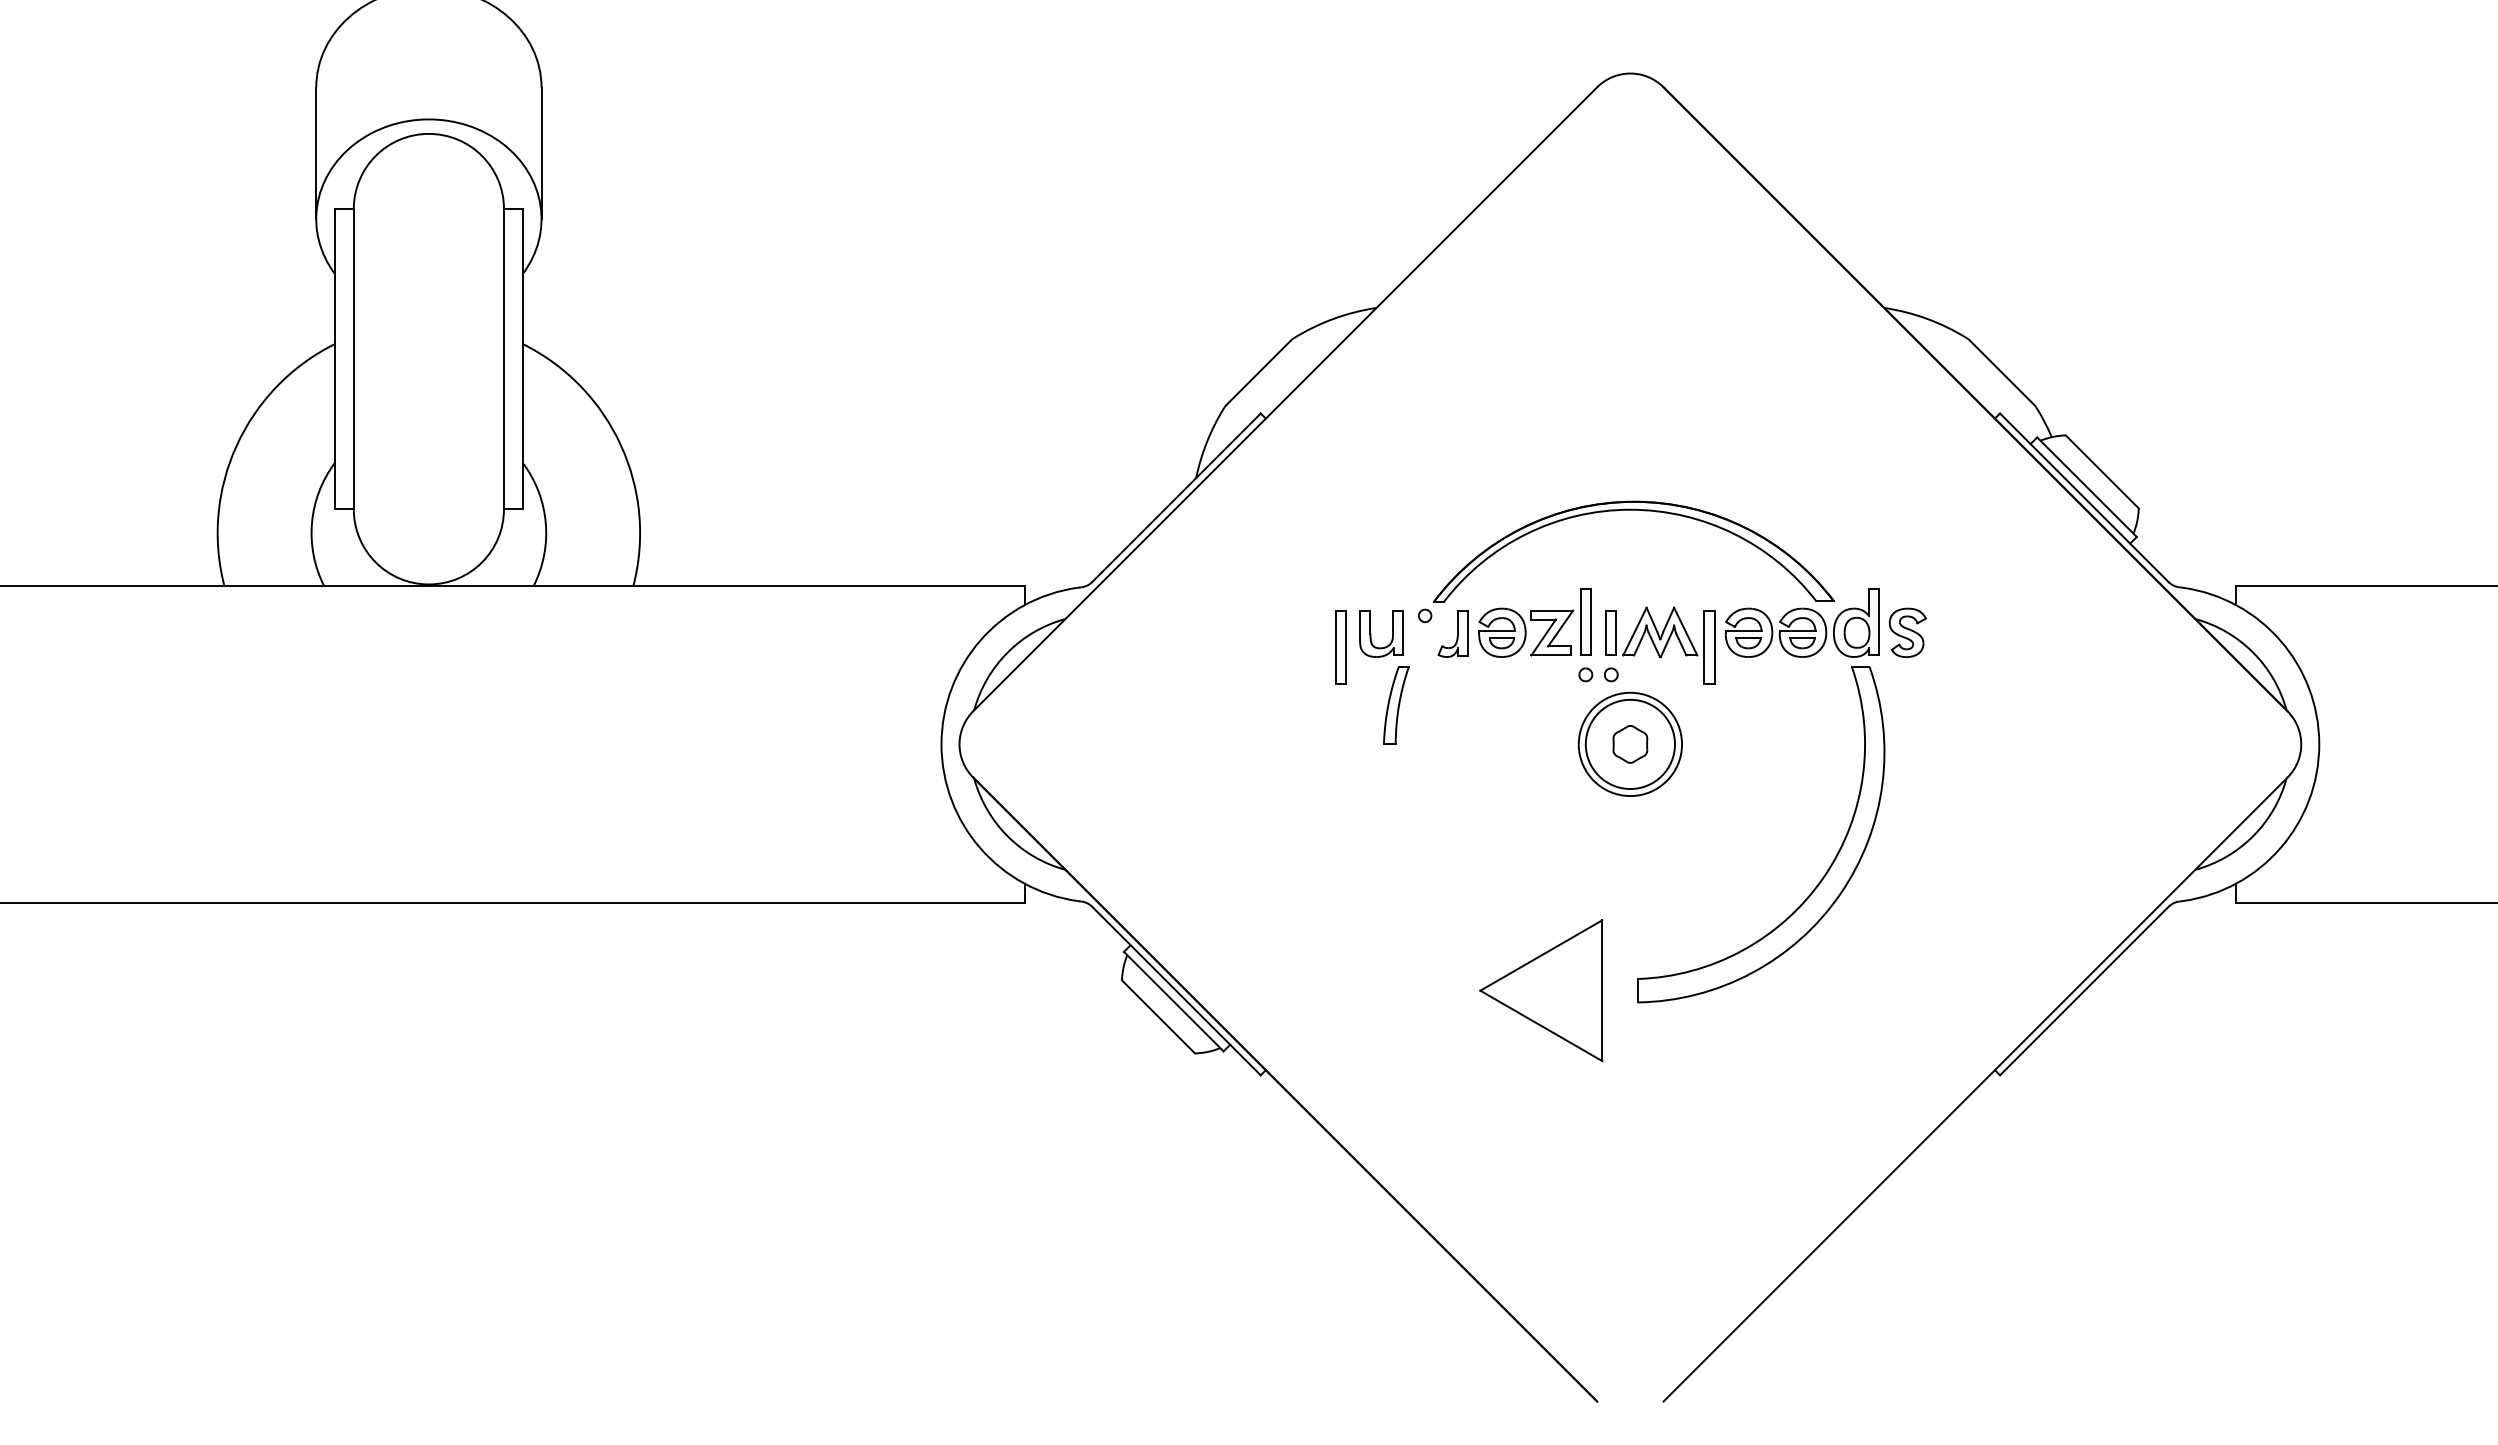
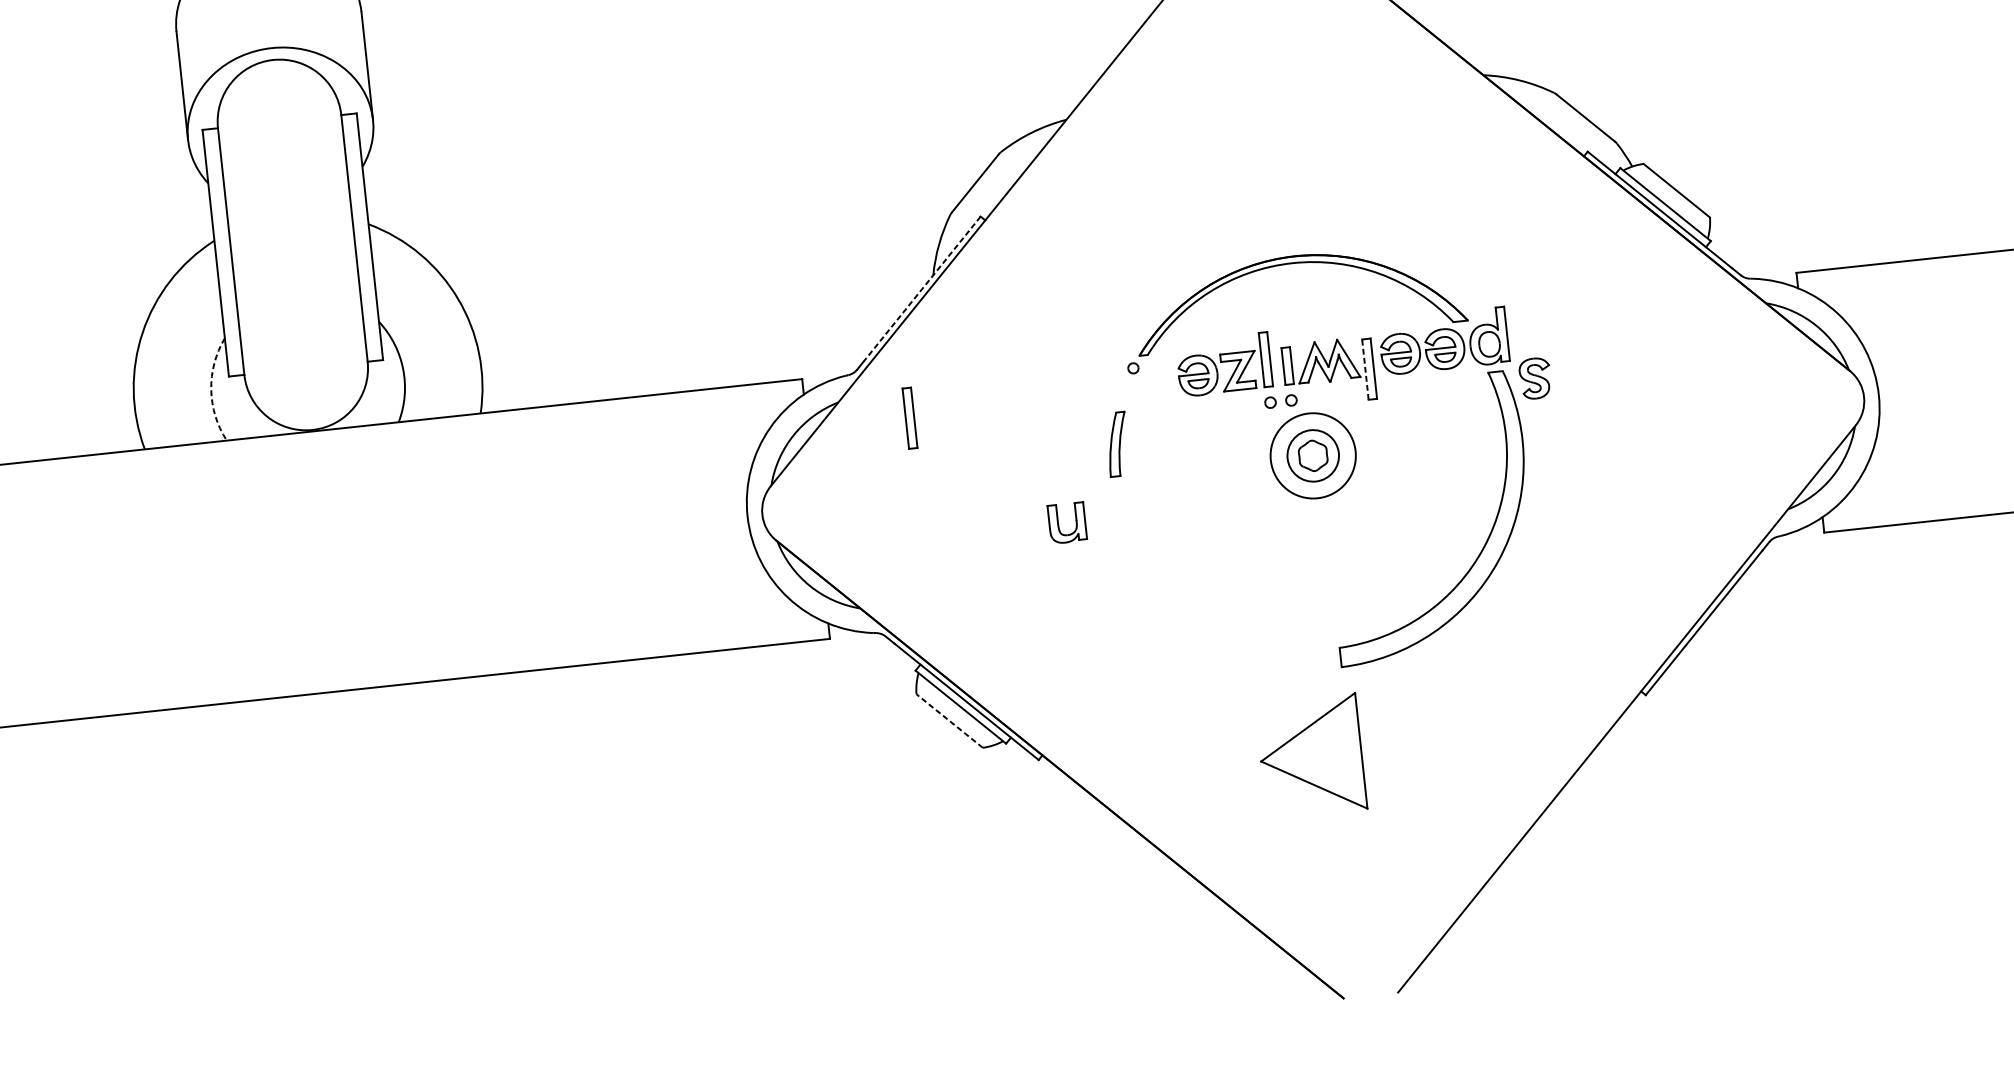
line: (1180, 493) -> (921, 289), solid -> dashed
arc: (312, 522) -> (211, 389), solid -> dashed
part: (1907, 632) -> (1535, 378), moved
part: (1371, 633) -> (1058, 523), moved
part: (1452, 633) -> (1157, 380), removed
part: (1340, 647) -> (909, 418), moved
line: (1704, 647) -> (1365, 369), solid -> dashed
circle: (1629, 744) -> (1312, 456), size x0.7
part: (1541, 990) -> (1311, 755), moved
line: (1158, 1016) -> (949, 720), solid -> dashed

